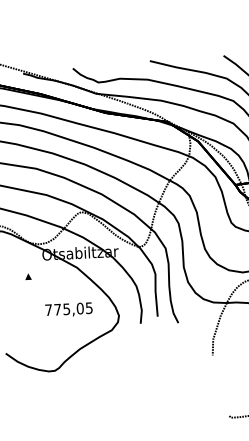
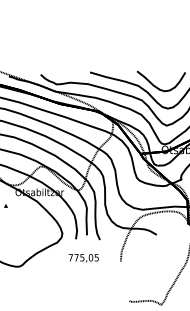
text: (68, 310) -> (83, 258), moved

